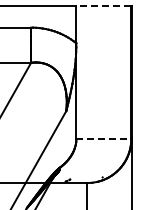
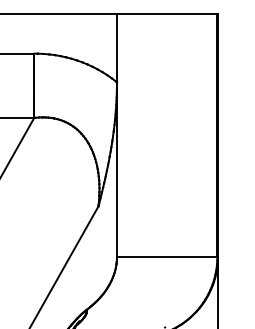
line: (103, 6) -> (166, 14), dashed -> solid
line: (104, 138) -> (168, 256), dashed -> solid

